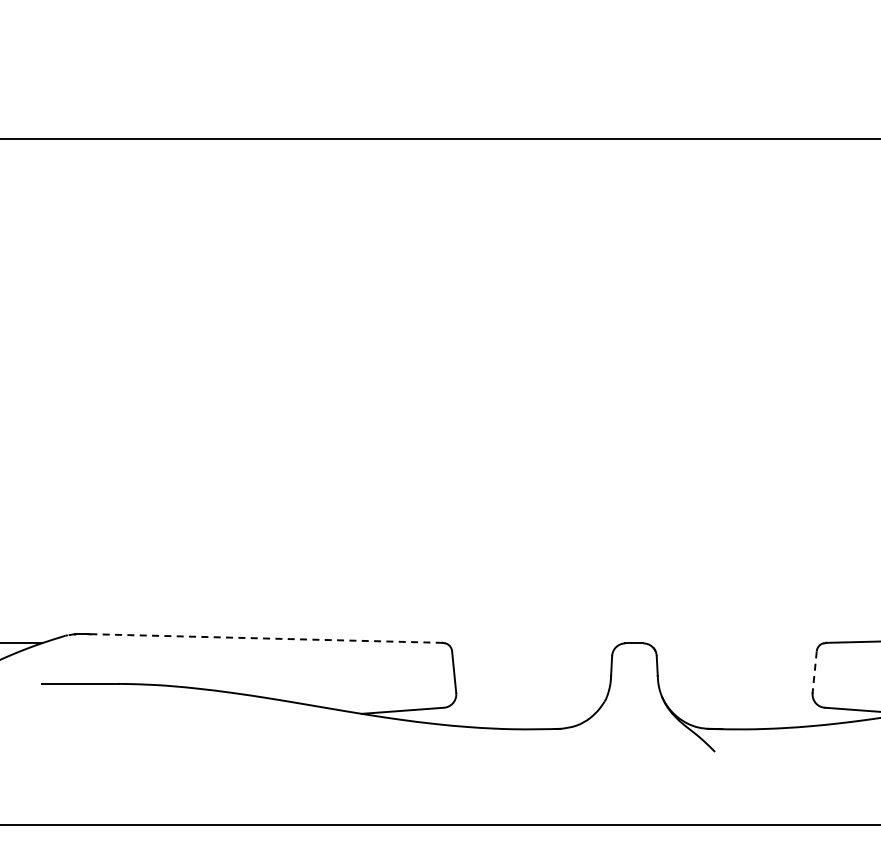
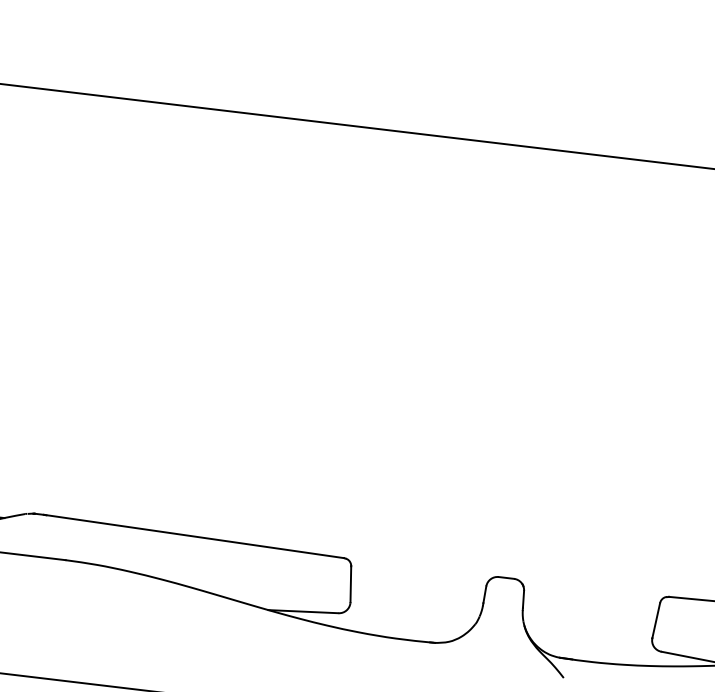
line: (265, 638) -> (194, 536), dashed -> solid
line: (814, 672) -> (656, 620), dashed -> solid

